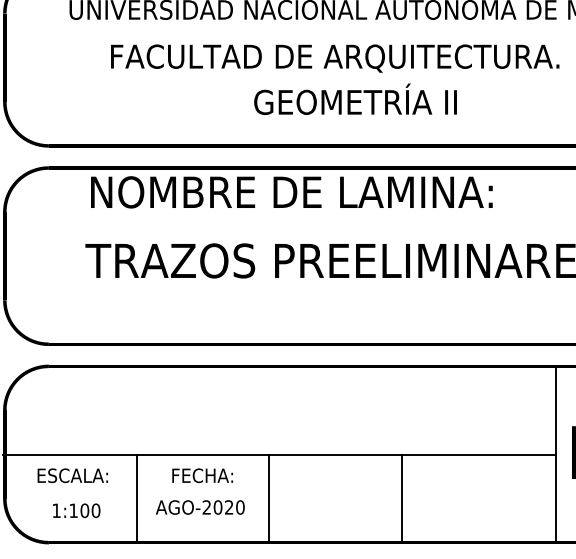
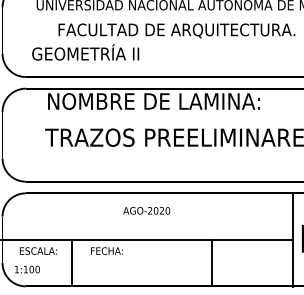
text: (355, 99) -> (85, 52), moved
line: (269, 497) -> (142, 262), removed
text: (199, 506) -> (146, 210), moved
text: (76, 510) -> (27, 269), moved

